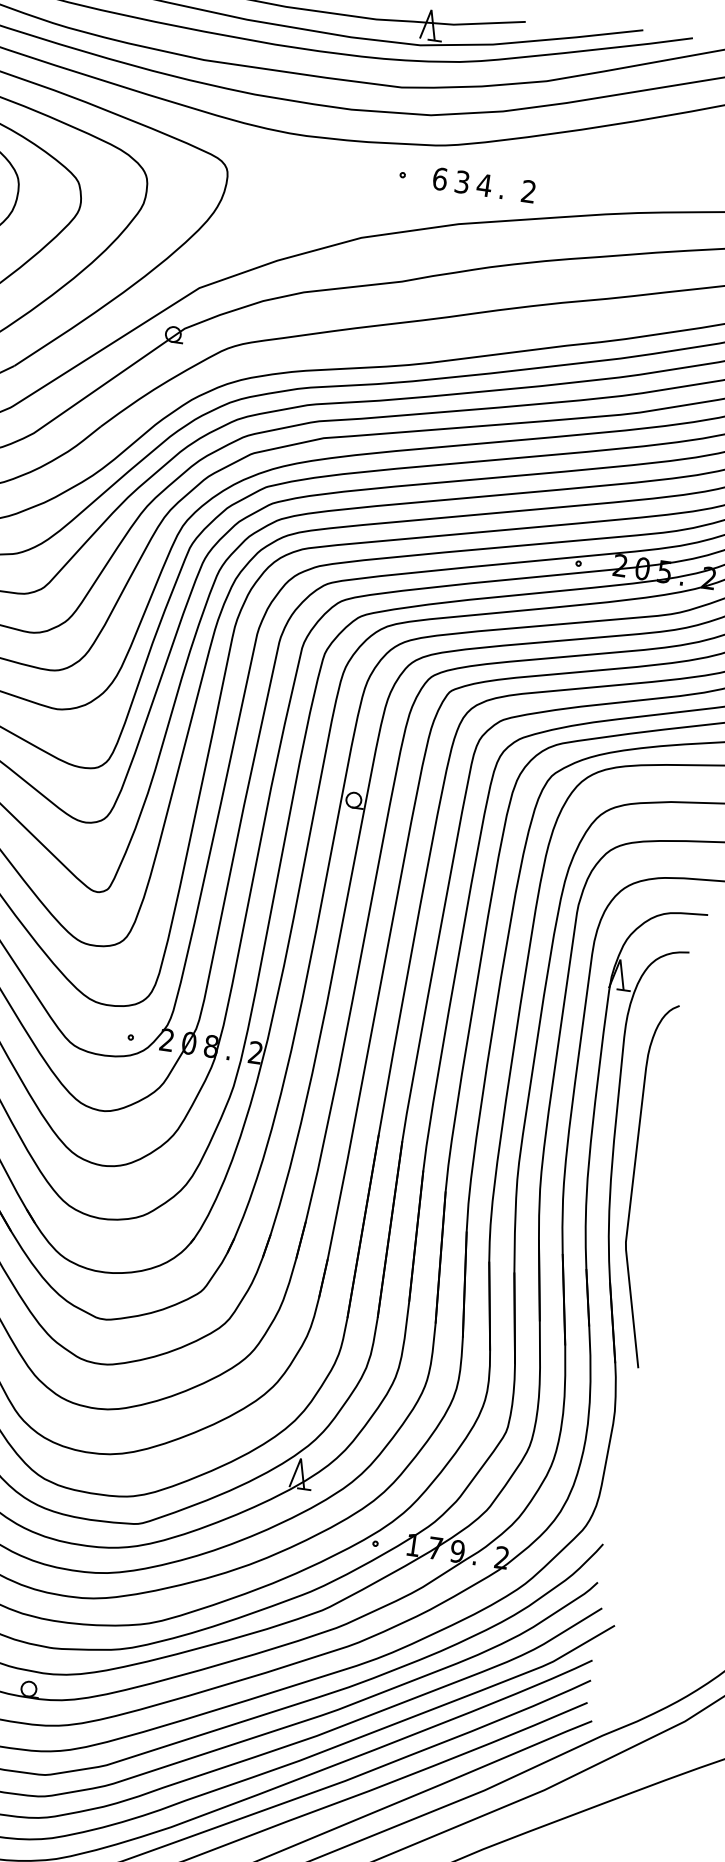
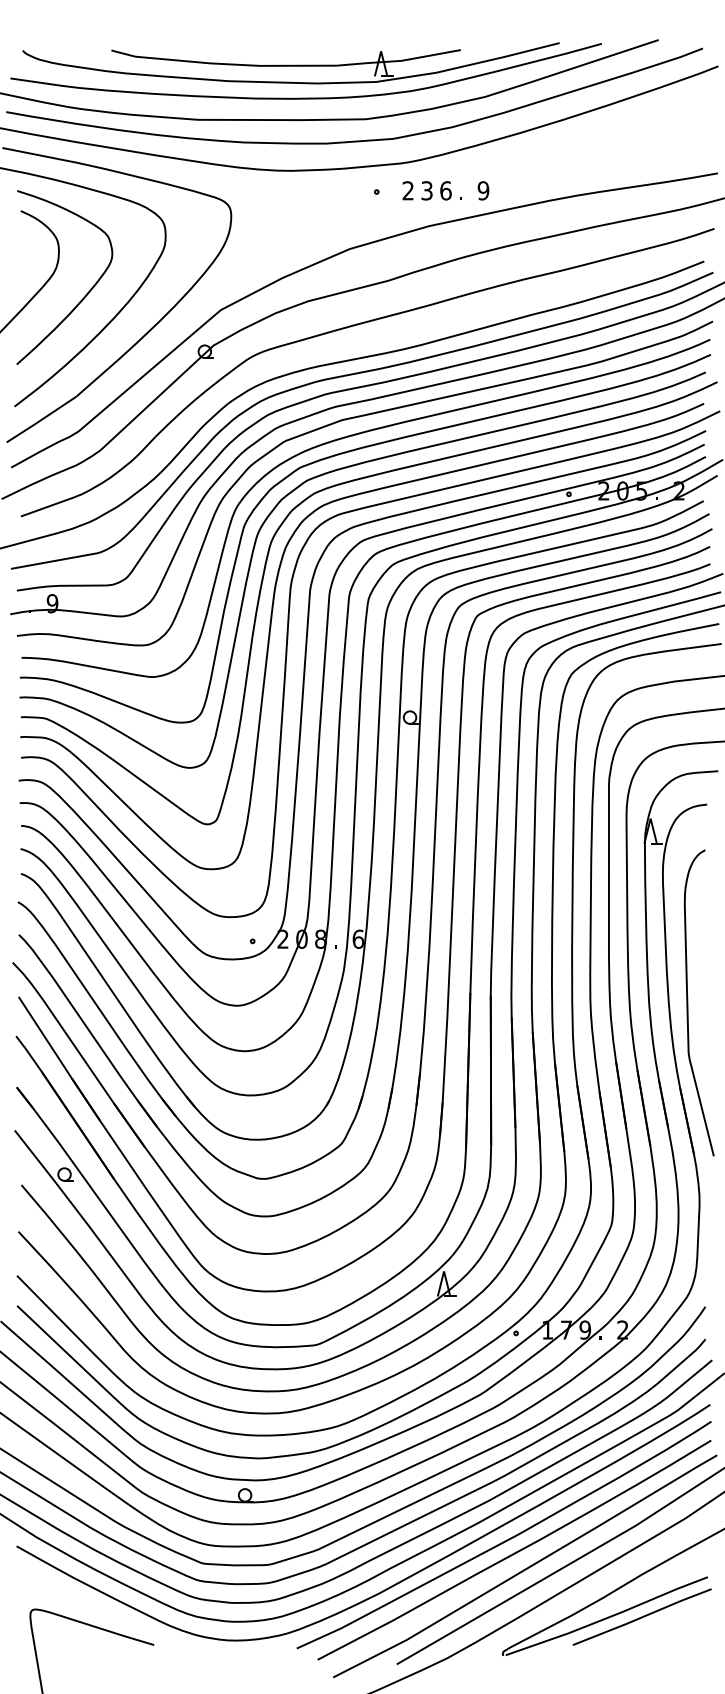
text: (440, 178) -> (408, 190), 6 -> 2
text: (484, 184) -> (445, 190), 4 -> 6
text: (528, 191) -> (483, 190), 2 -> 9
text: (254, 1051) -> (357, 938), 2 -> 6

